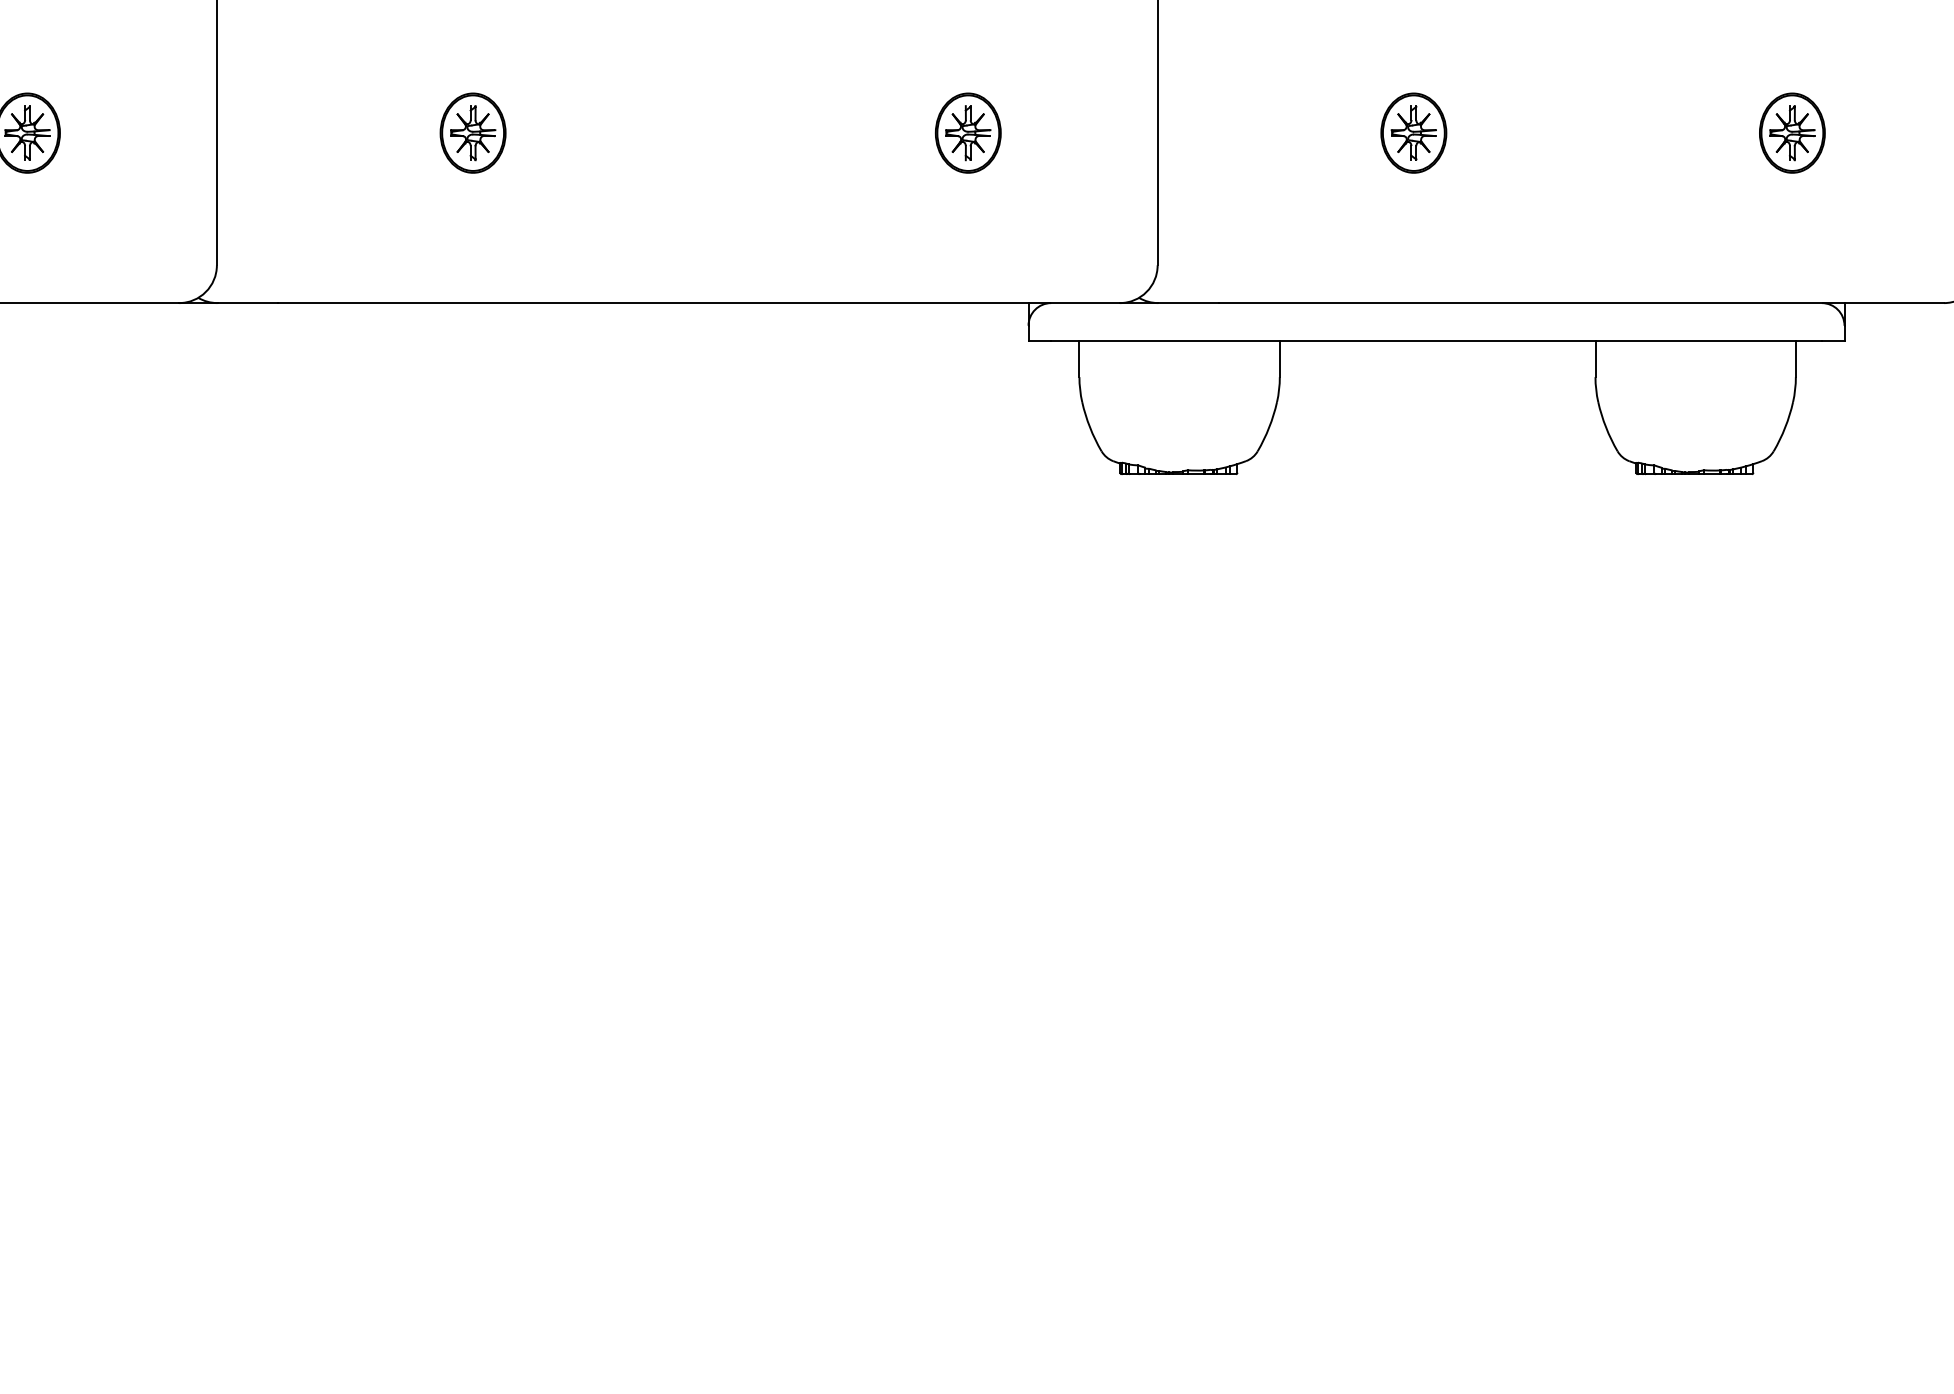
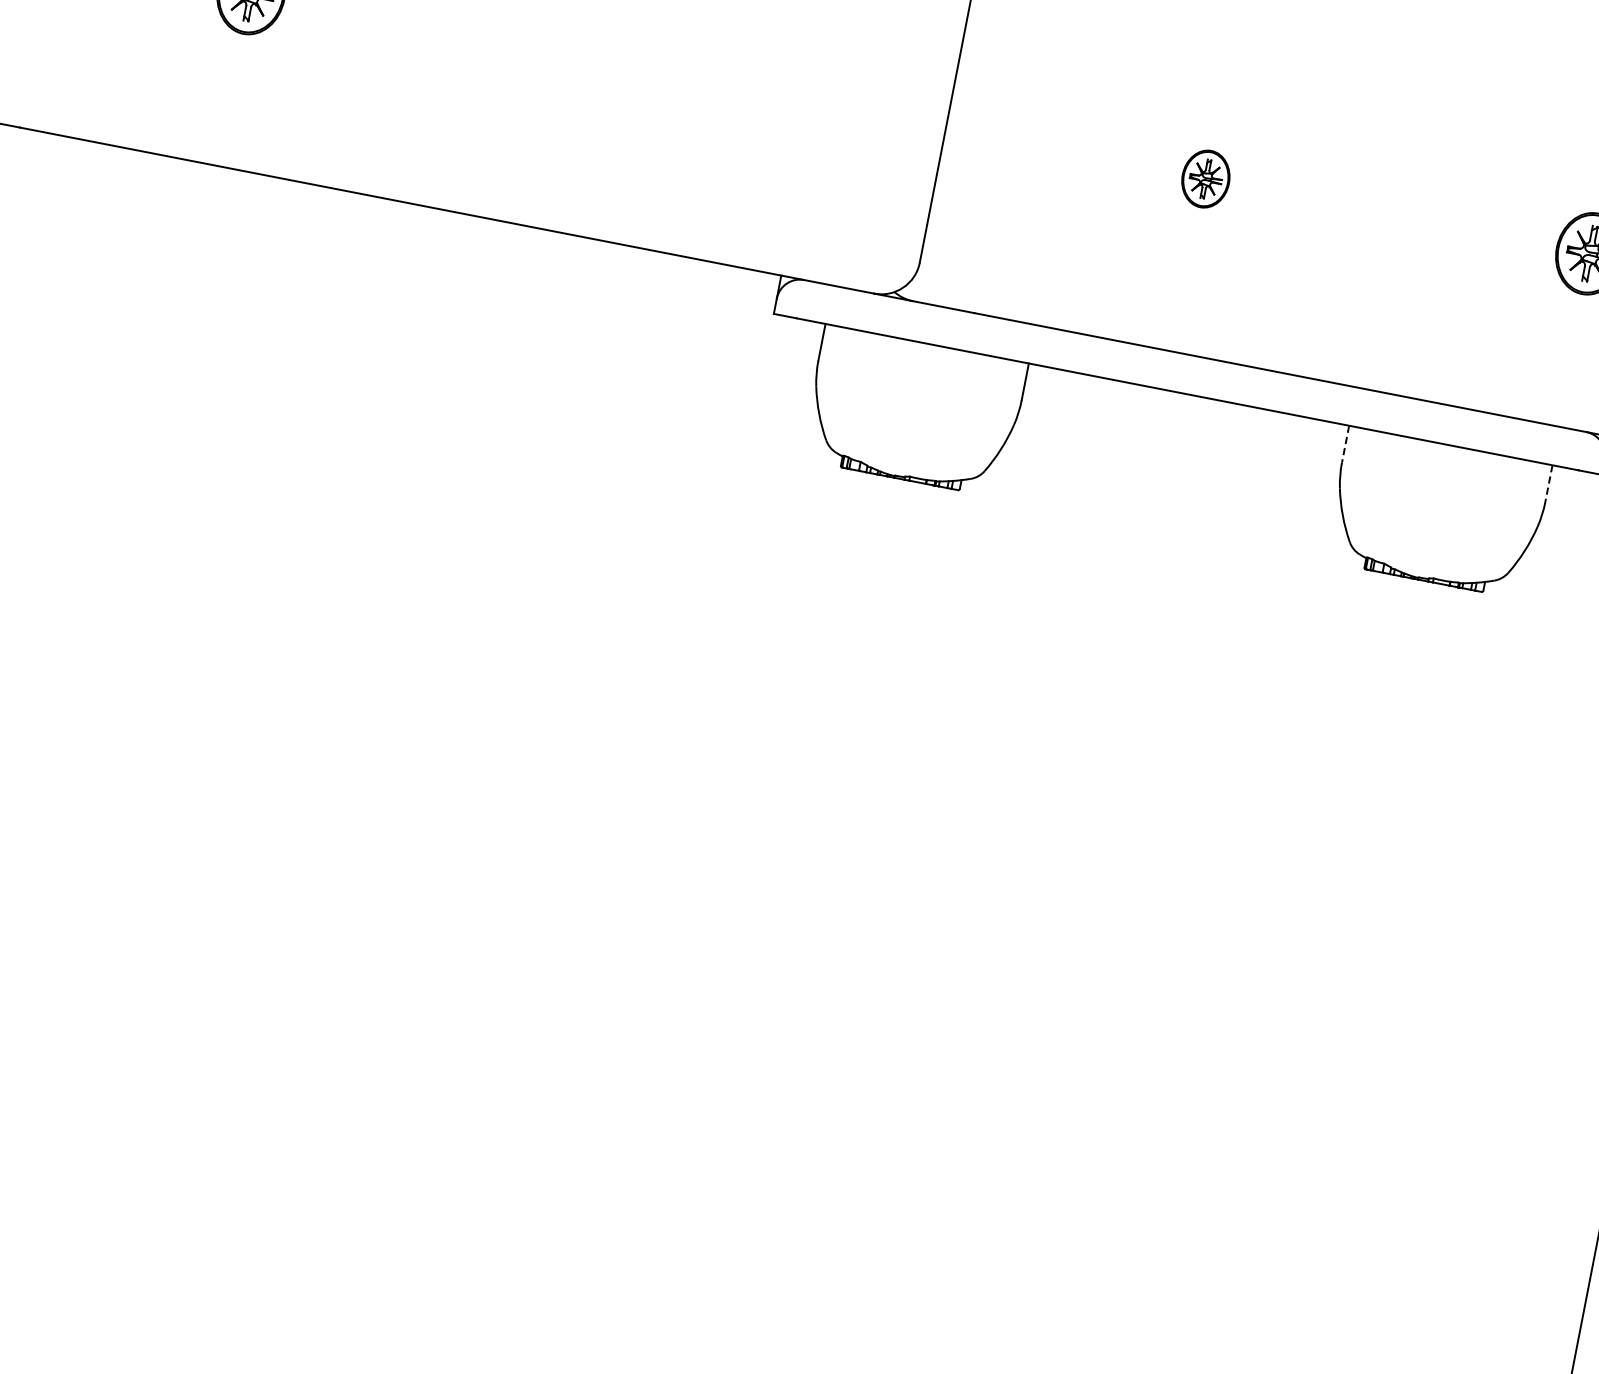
part: (967, 132) -> (753, 90), removed
part: (1413, 132) -> (1205, 178), size x0.7
line: (1595, 359) -> (1345, 444), solid -> dashed
line: (1795, 359) -> (1548, 484), solid -> dashed

